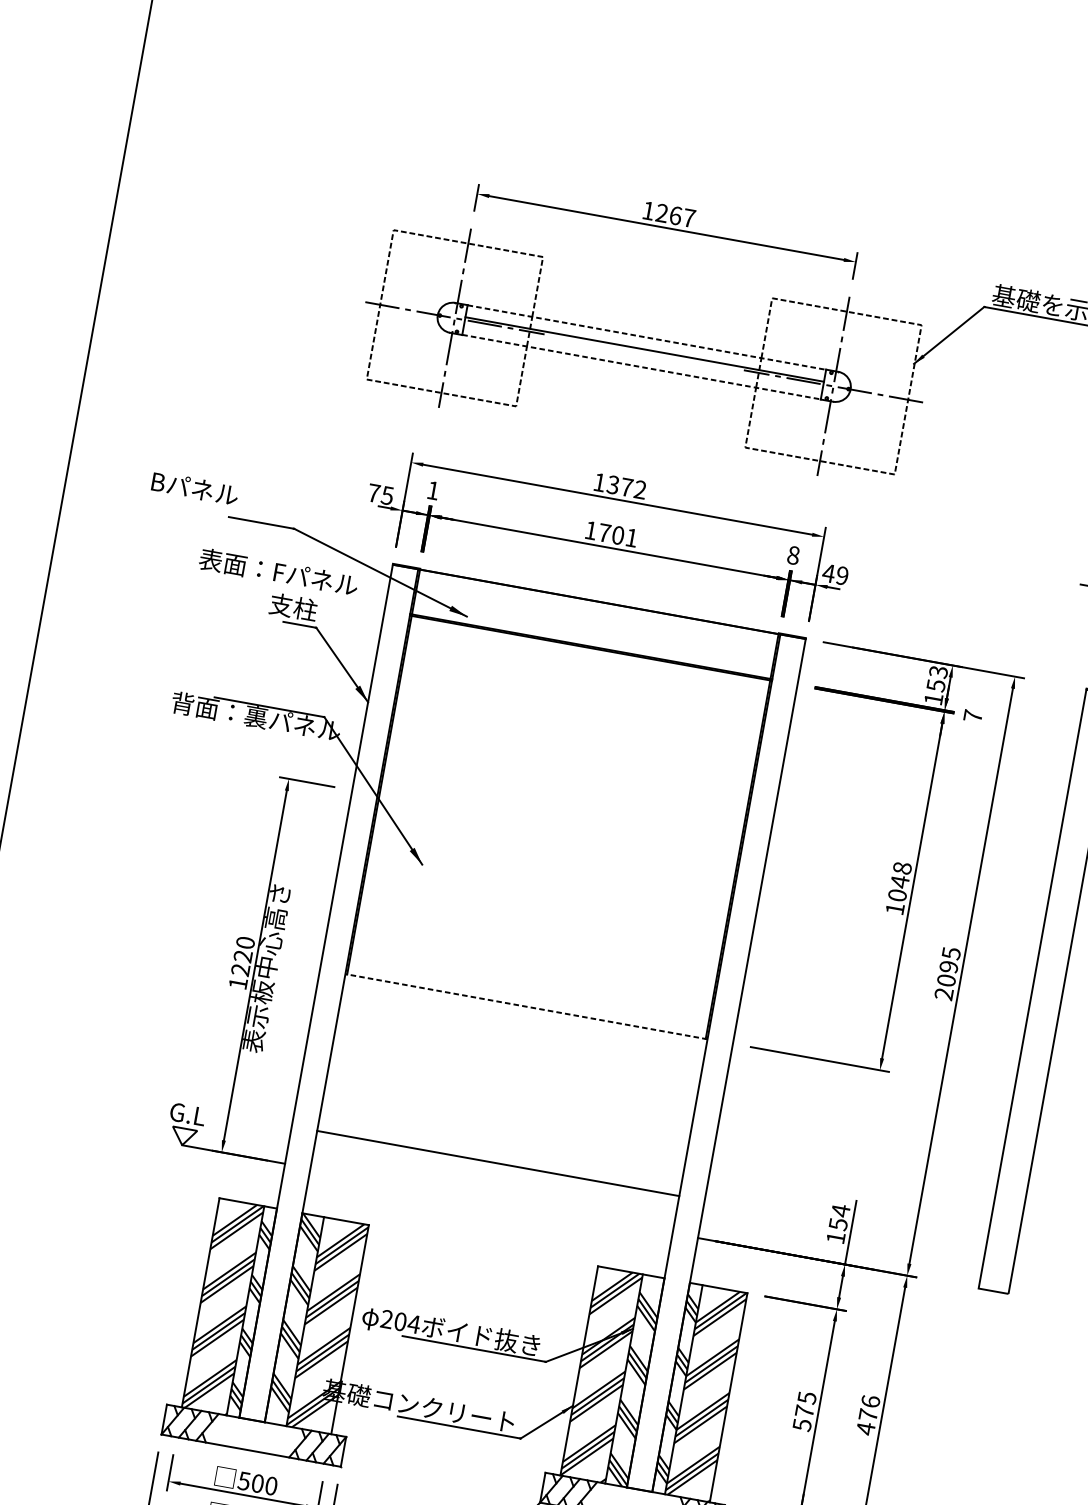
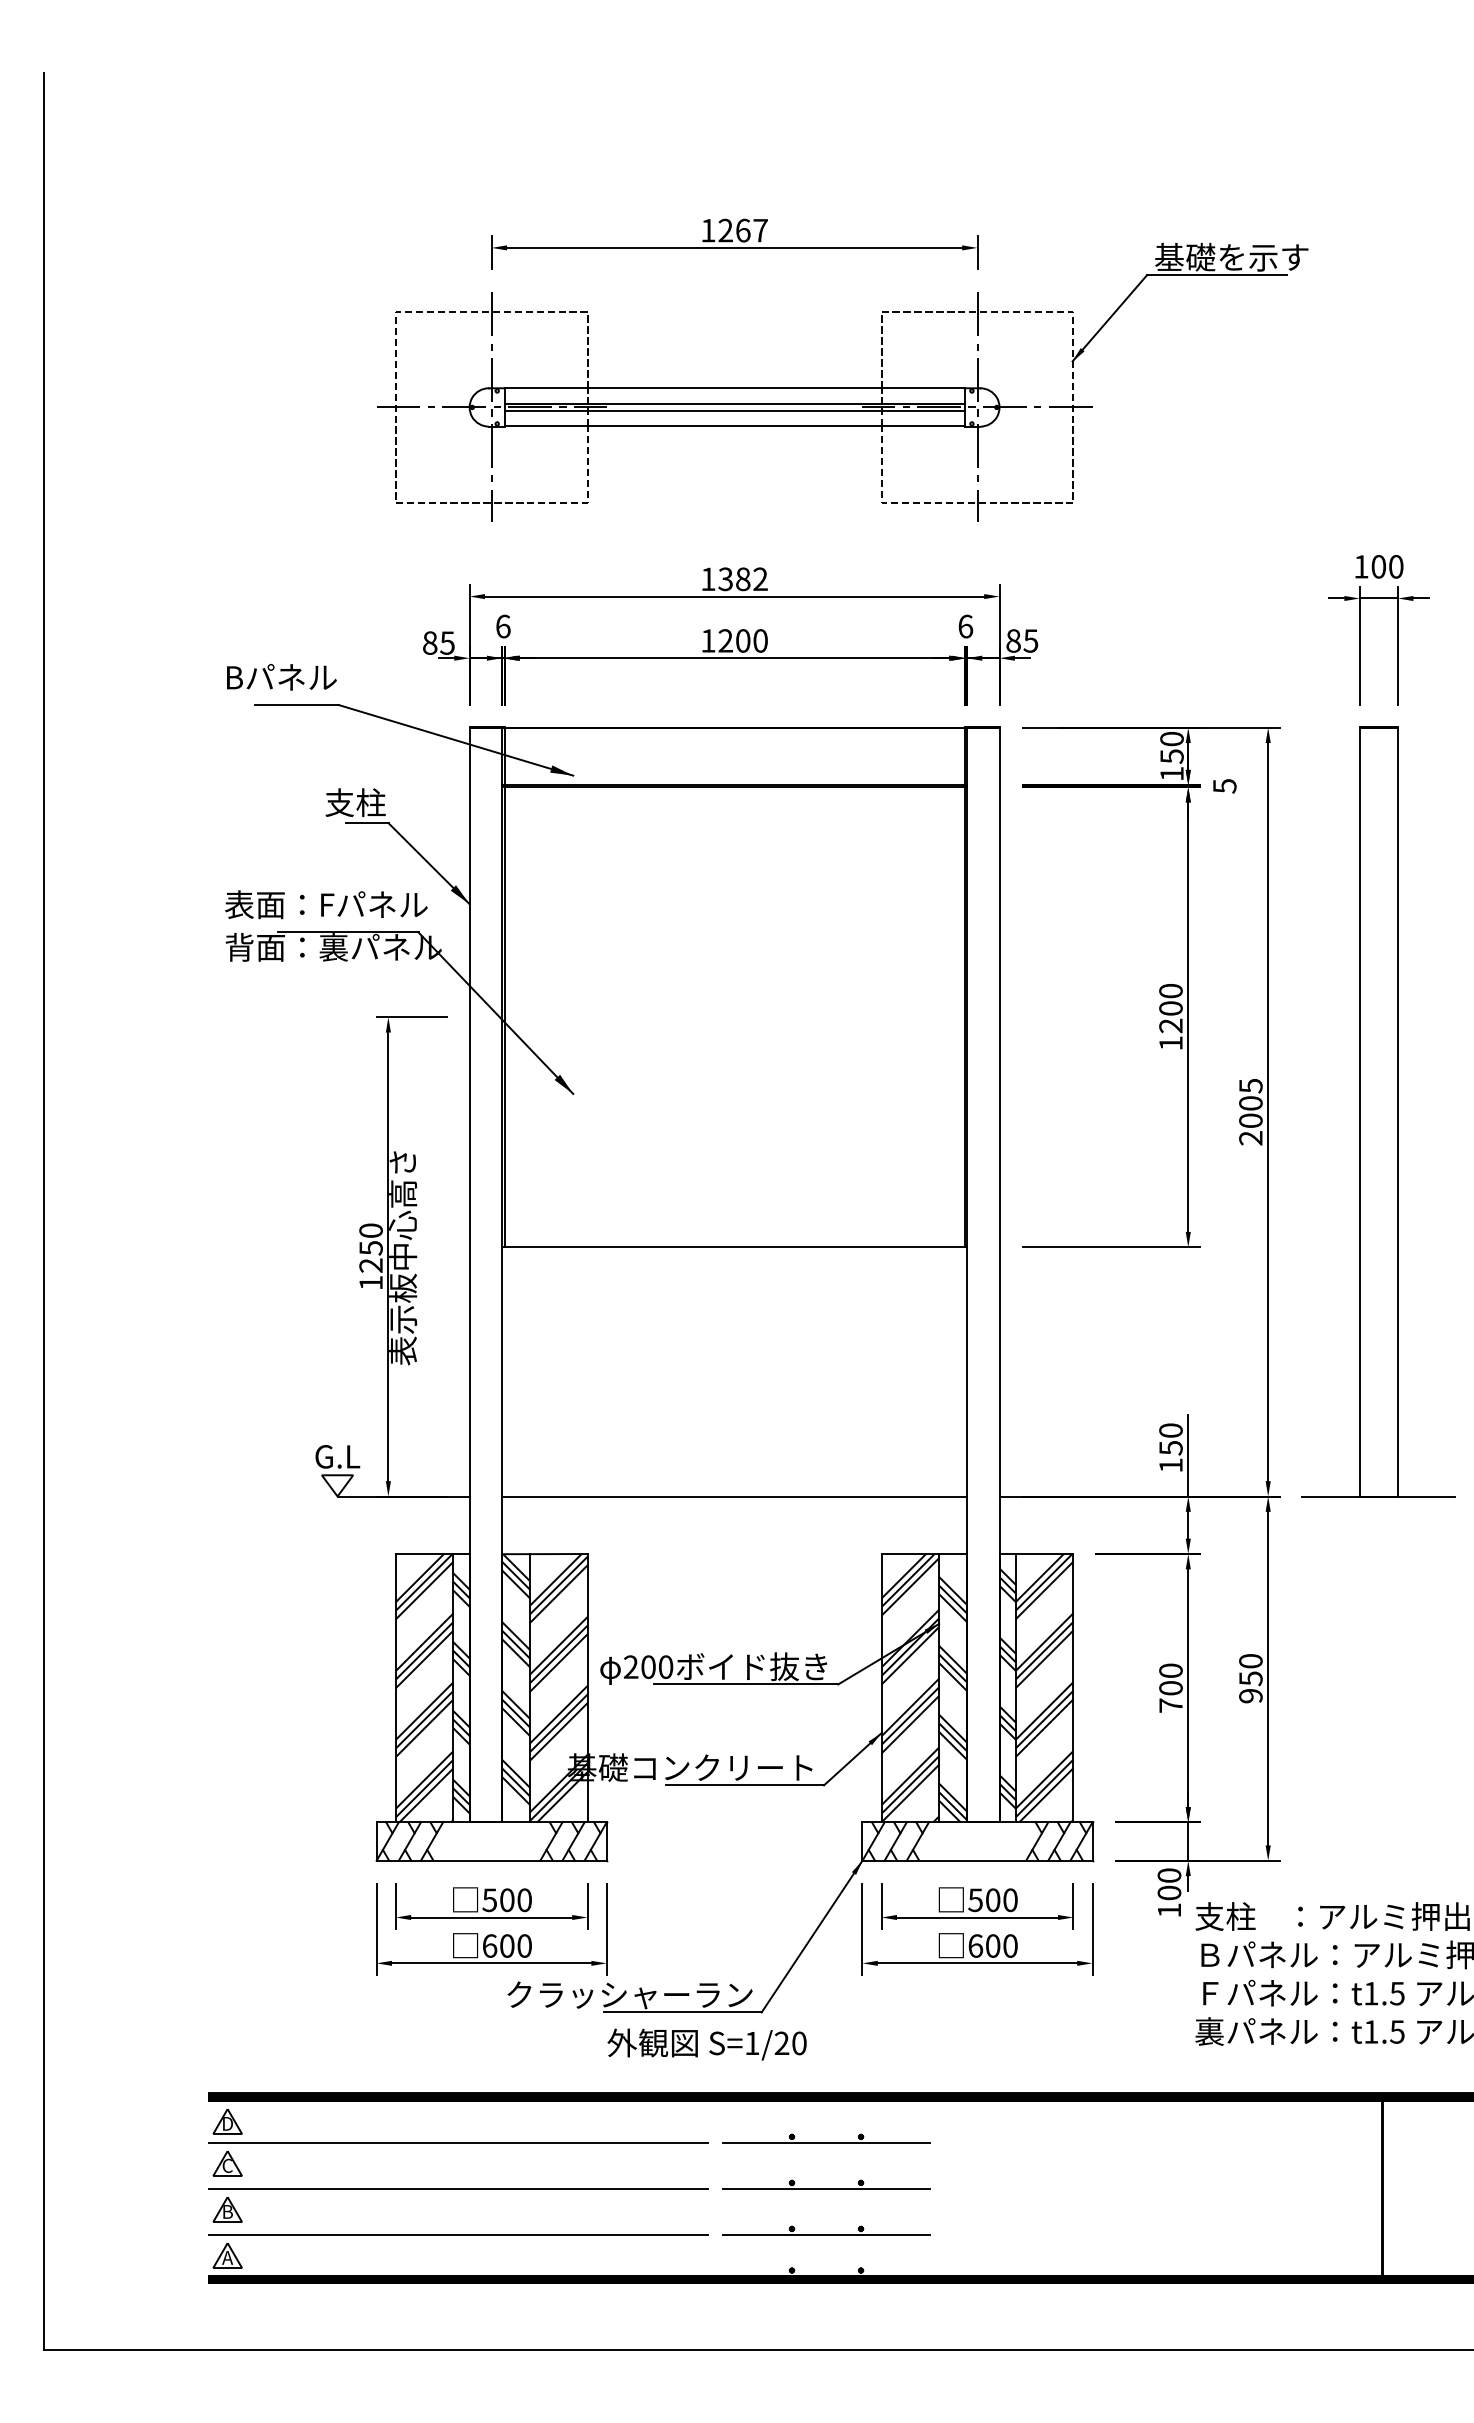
line: (647, 337) -> (735, 388), dashed -> solid
line: (643, 355) -> (734, 411), added
line: (642, 367) -> (735, 426), dashed -> solid
text: (627, 487) -> (743, 579), 1372 -> 1382
text: (194, 488) -> (281, 677), moved
text: (433, 490) -> (503, 626), 1 -> 6
text: (374, 492) -> (430, 642), 75 -> 85
text: (617, 535) -> (742, 640), 1701 -> 1200
text: (793, 555) -> (965, 626), 8 -> 6
text: (278, 572) -> (326, 904), moved
text: (835, 574) -> (1021, 640), 49 -> 85
text: (938, 671) -> (1171, 738), 153 -> 150
text: (972, 716) -> (1224, 786), 7 -> 5
text: (899, 881) -> (1170, 1008), 1048 -> 1200
text: (242, 956) -> (370, 1248), 1220 -> 1250
text: (948, 967) -> (1250, 1103), 2095 -> 2005
line: (526, 1006) -> (734, 1247), dashed -> solid
line: (498, 1163) -> (734, 1496), moved
text: (840, 1210) -> (1170, 1430), 154 -> 150
line: (993, 1291) -> (1378, 1496), added
text: (413, 1323) -> (665, 1666), 204 -> 200
text: (804, 1411) -> (1170, 1688), 575 -> 700
text: (868, 1415) -> (1250, 1678), 476 -> 950

